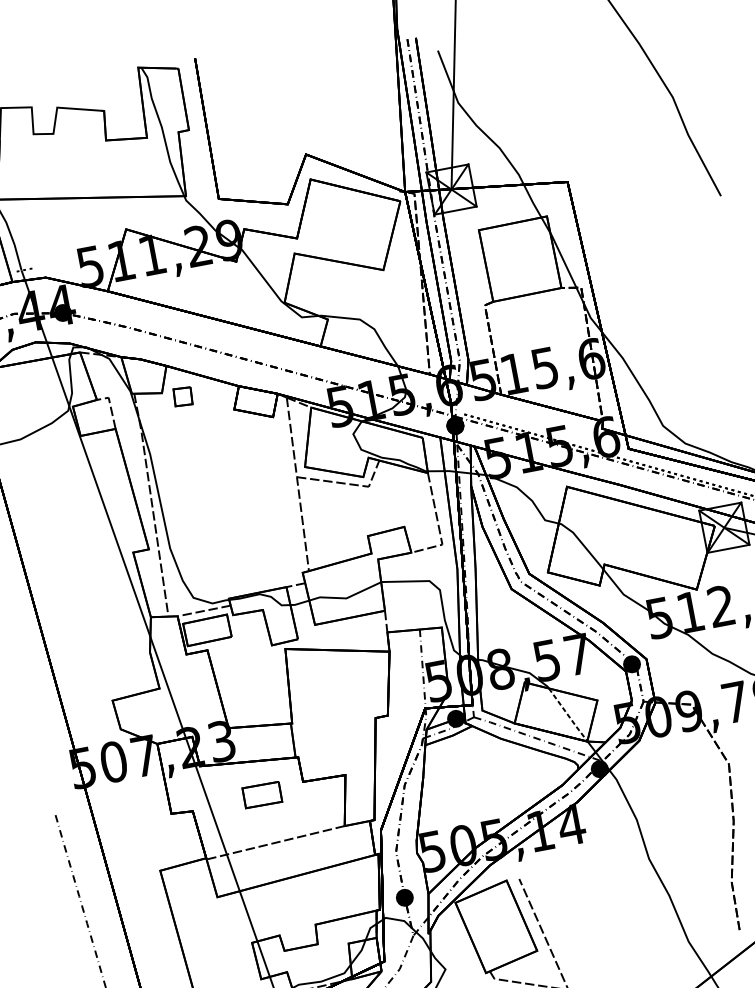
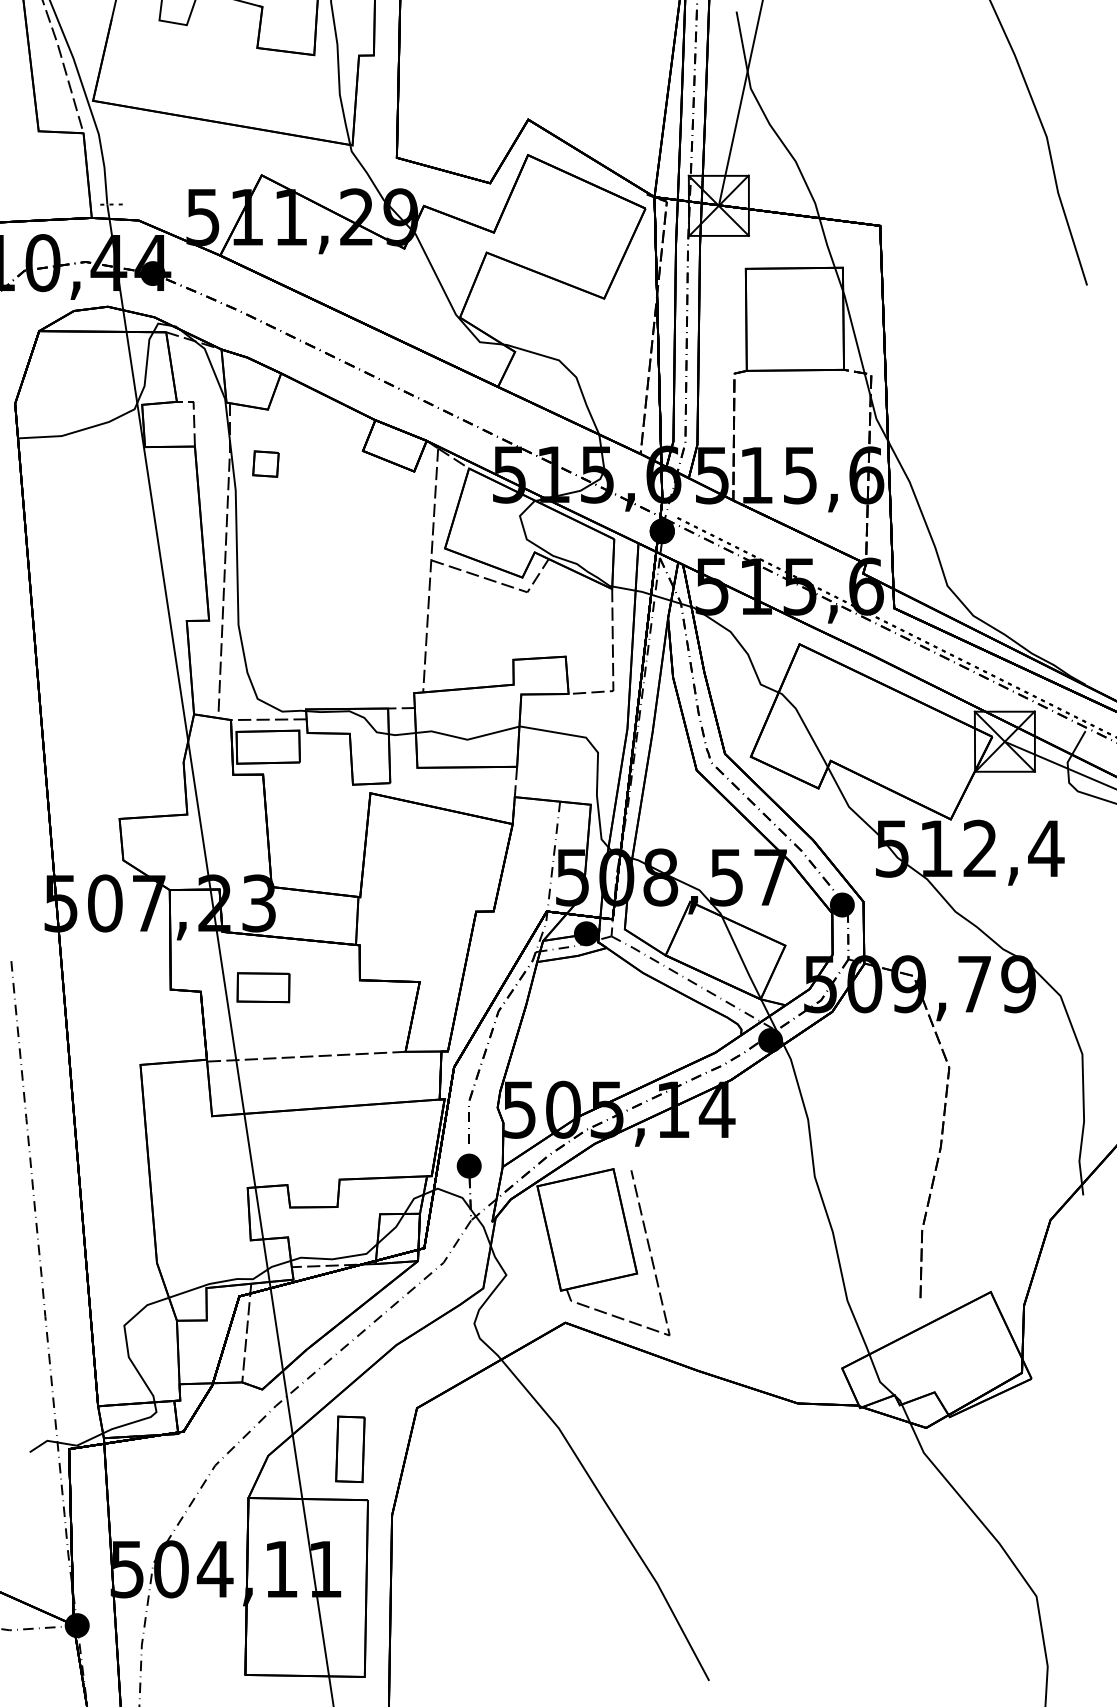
part: (182, 396) -> (265, 463), moved
line: (568, 715) -> (741, 958), dashed -> solid
part: (262, 794) -> (263, 987), moved

